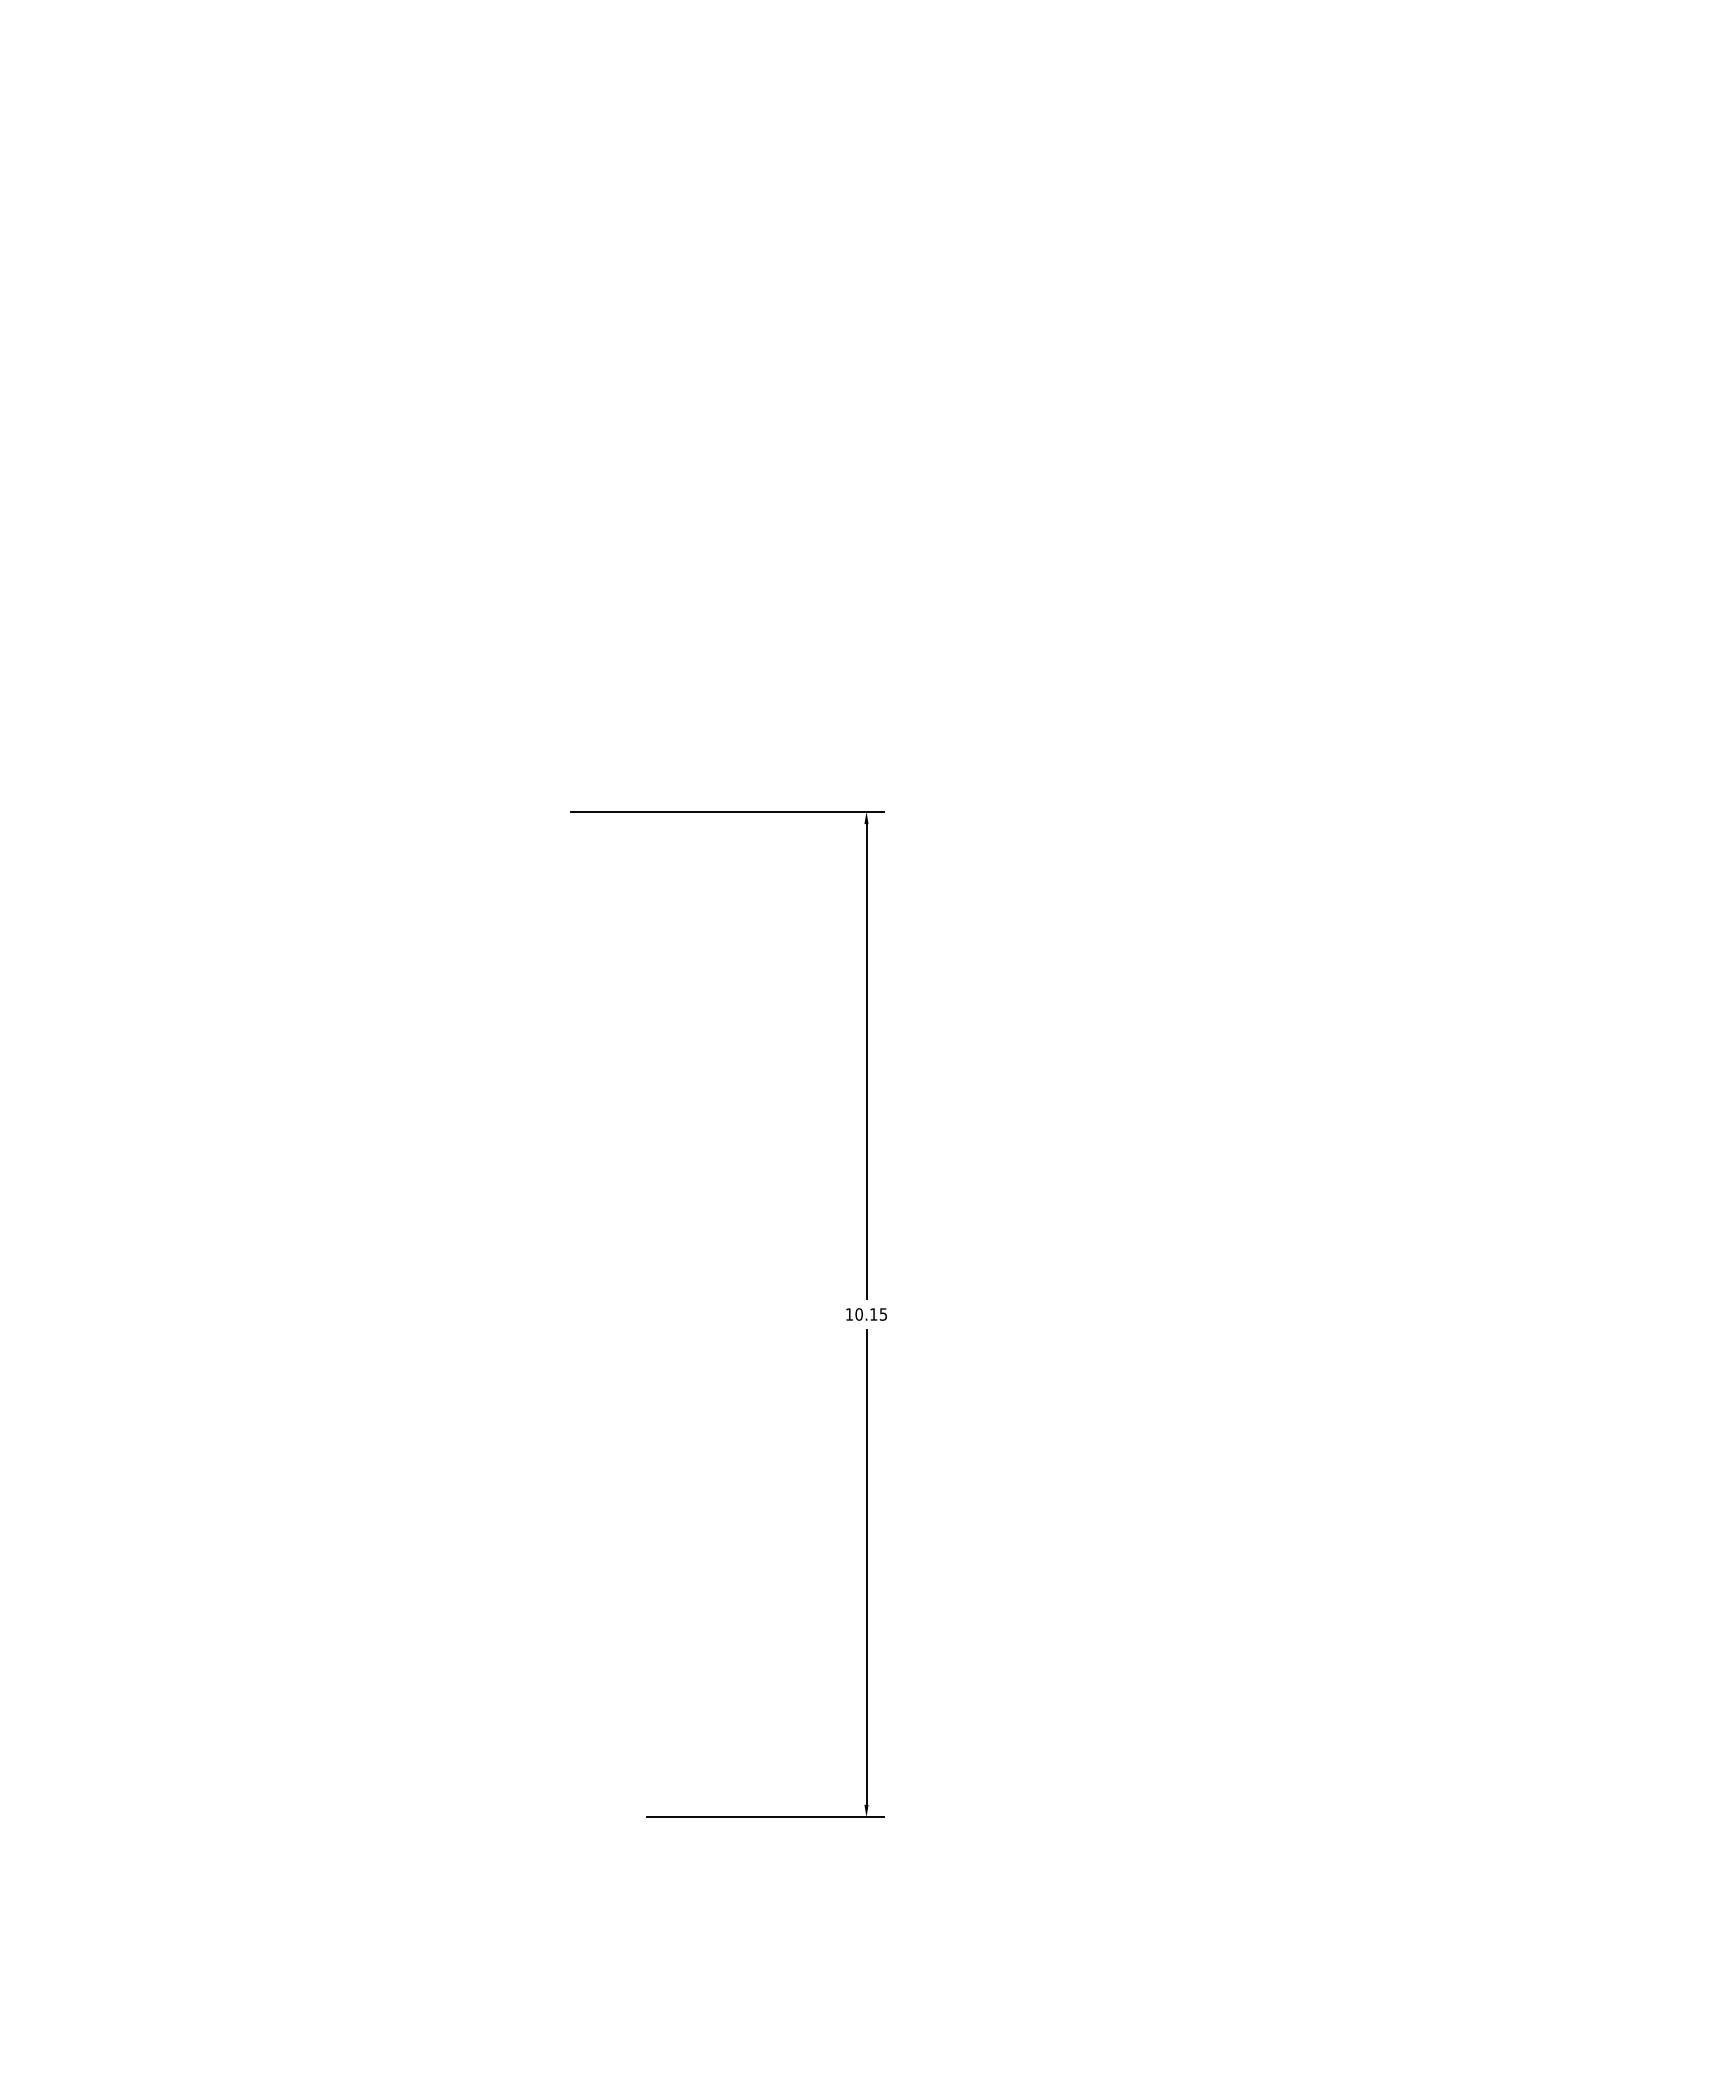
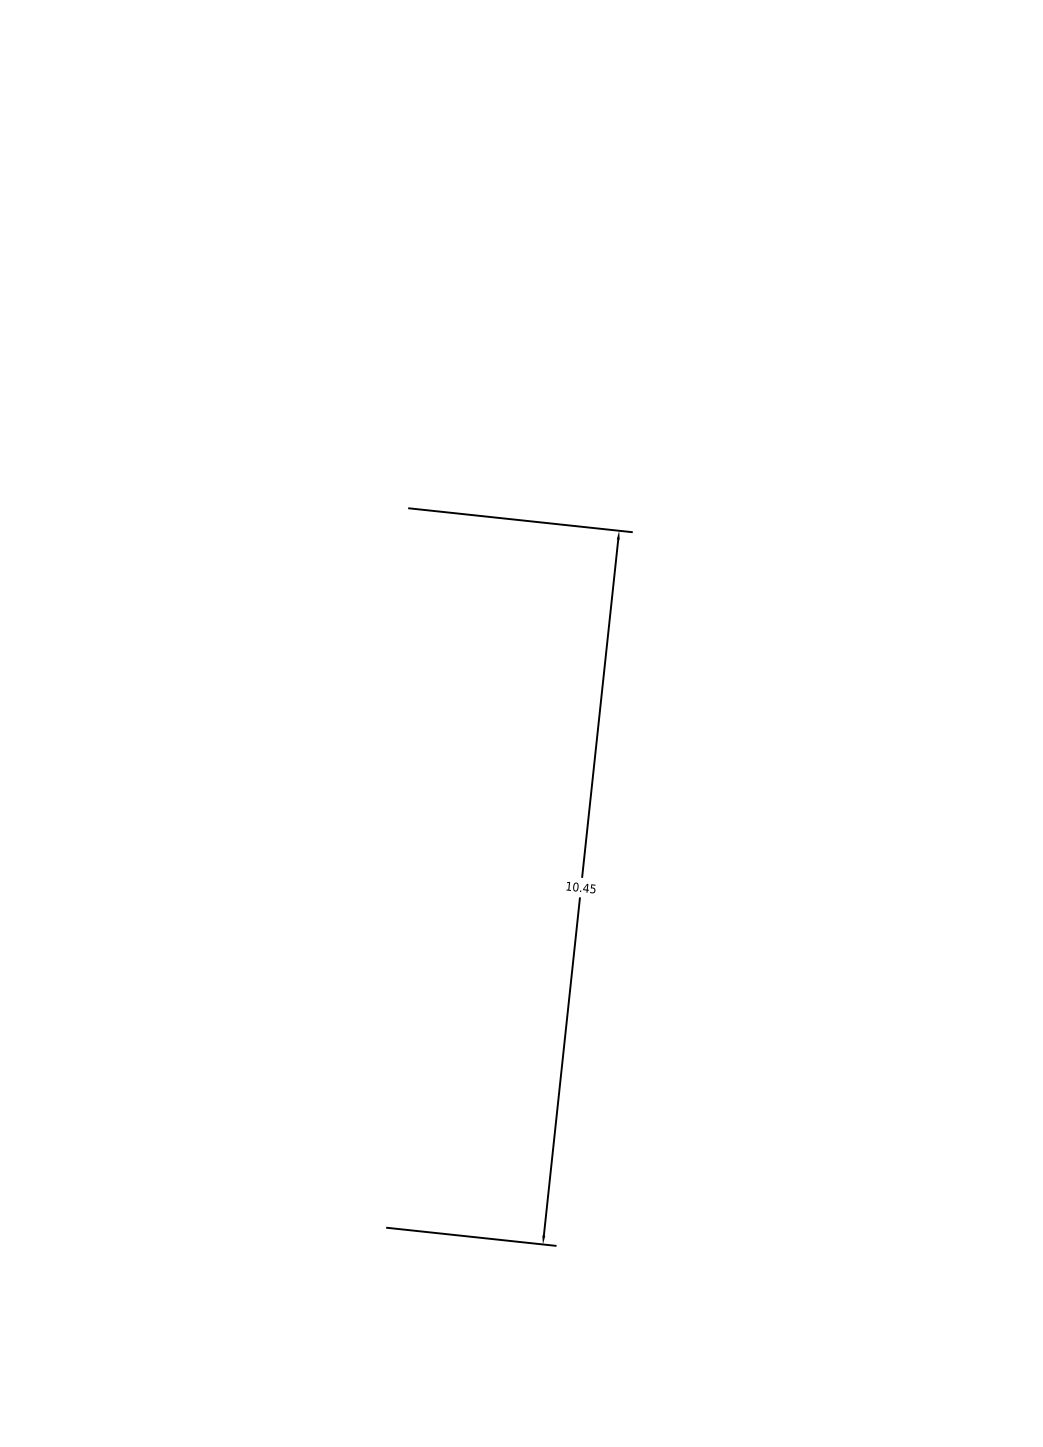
text: (873, 1314) -> (586, 888), 10.15 -> 10.45

